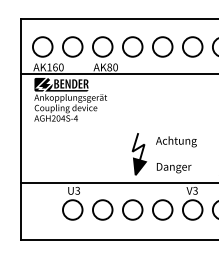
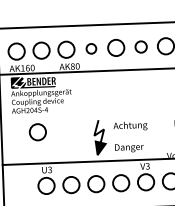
part: (132, 46) -> (91, 48), size x0.6
part: (192, 46) -> (140, 46), size x0.7
part: (64, 144) -> (37, 131), added

